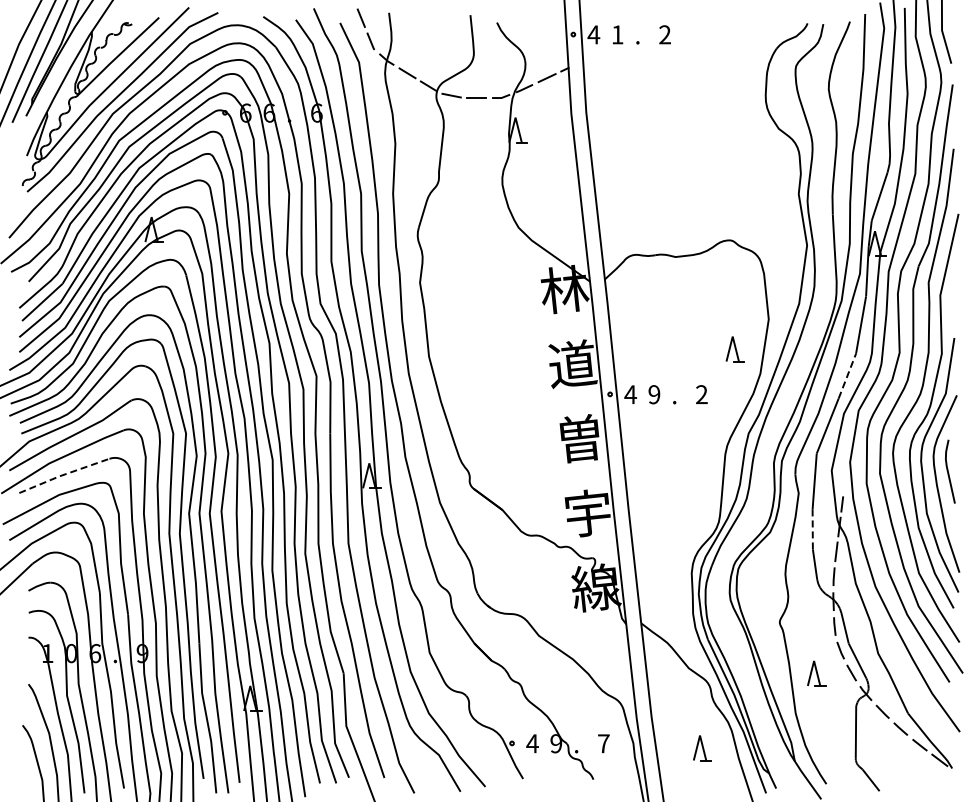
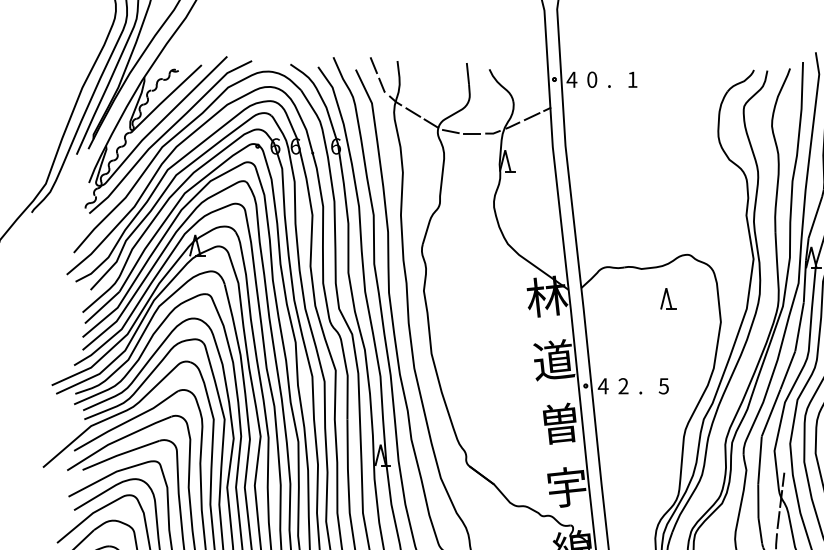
text: (617, 34) -> (592, 79), 1 -> 0
text: (664, 34) -> (632, 79), 2 -> 1
part: (734, 349) -> (667, 299), moved
line: (847, 376) -> (787, 370), dashed -> solid
text: (654, 394) -> (623, 386), 9 -> 2
text: (701, 394) -> (663, 386), 2 -> 5
line: (63, 474) -> (120, 454), dashed -> solid
line: (812, 529) -> (758, 501), dashed -> solid

